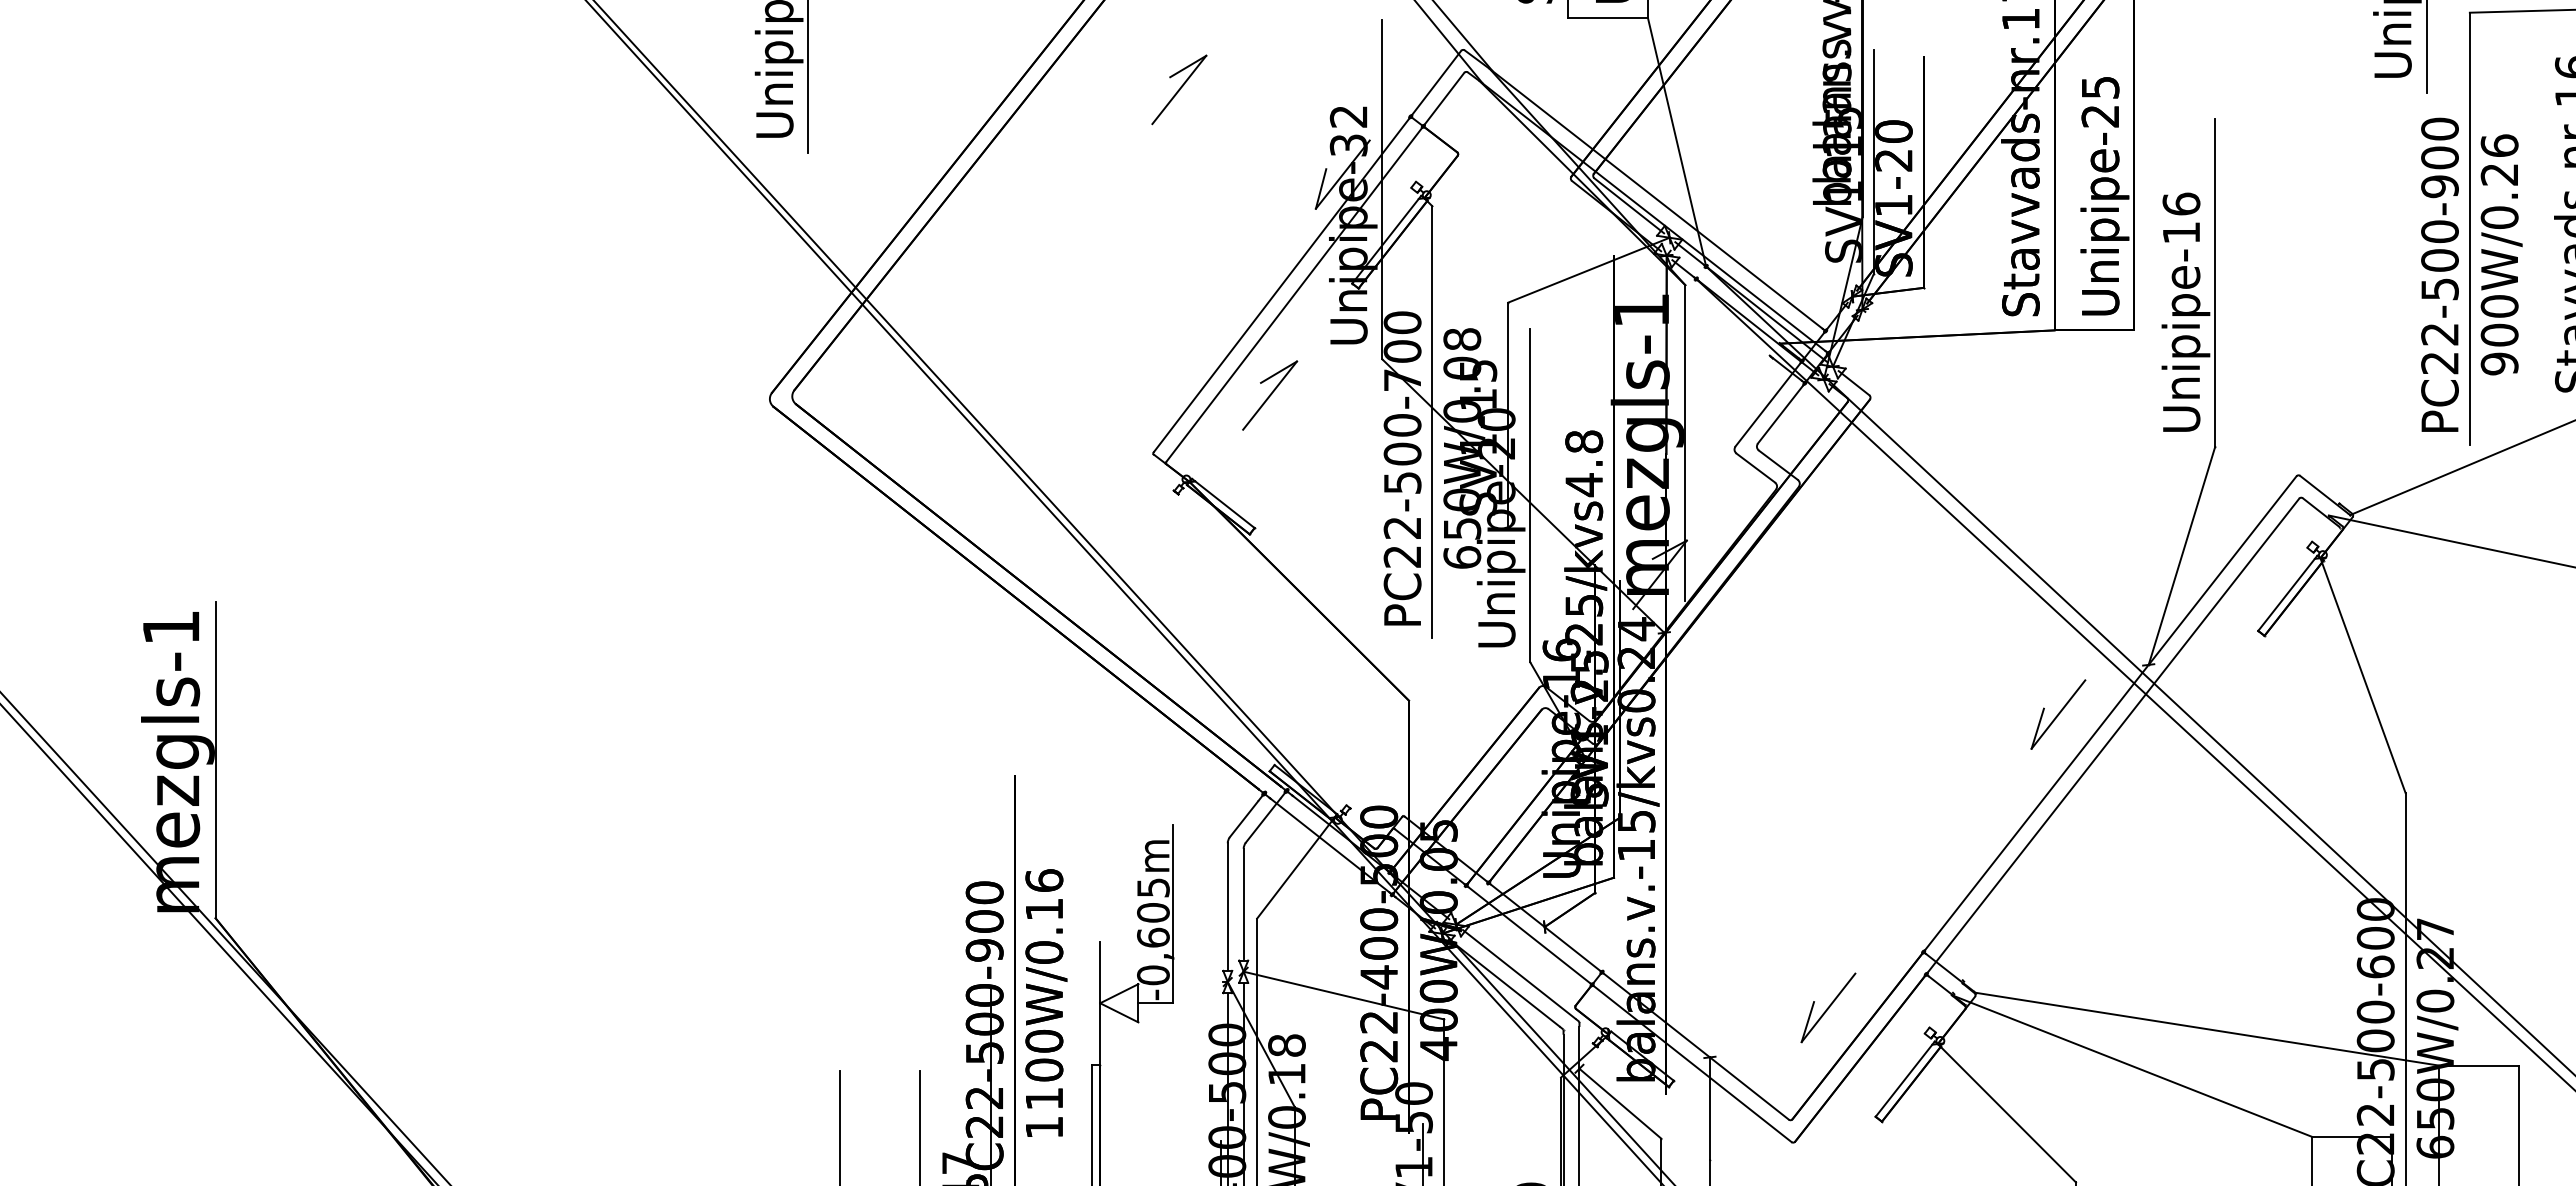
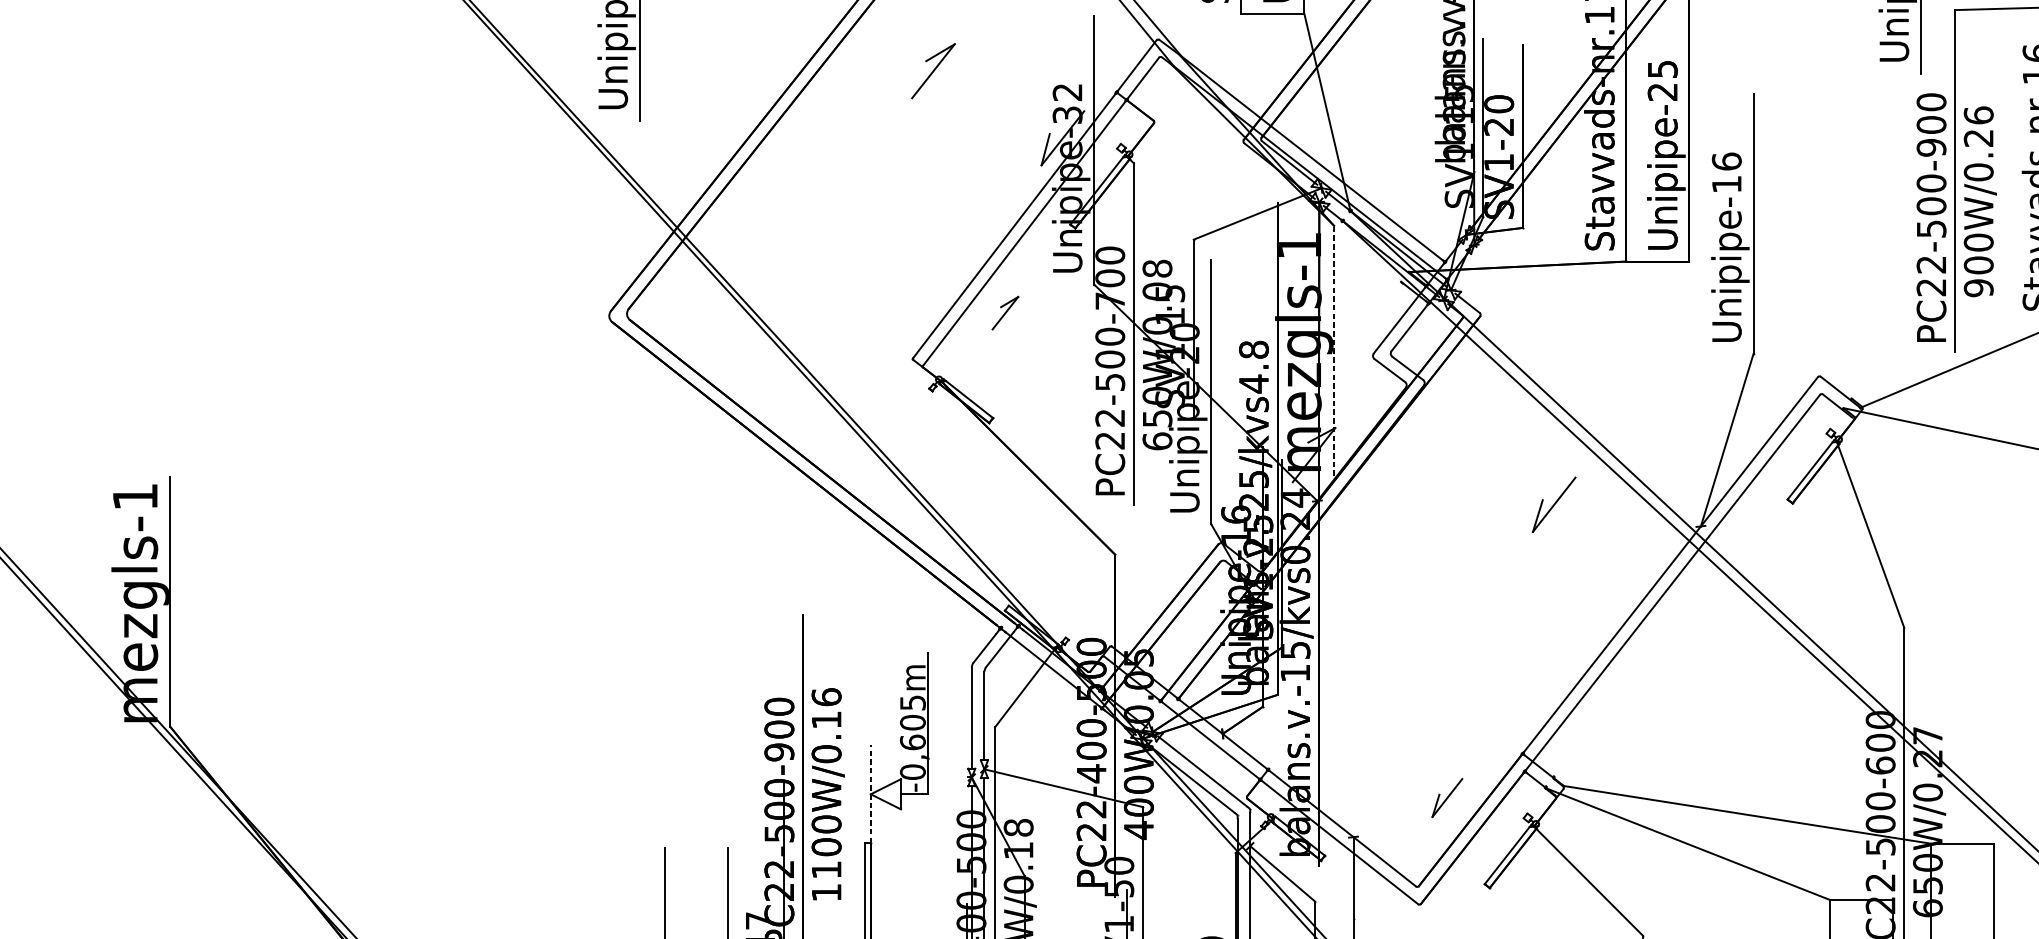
part: (1270, 395) -> (1005, 313), size x0.6
line: (1685, 443) -> (1334, 351), solid -> dashed
part: (2058, 714) -> (1554, 504), moved
line: (1100, 1003) -> (871, 794), solid -> dashed
part: (1828, 1007) -> (1447, 797), size x0.7

